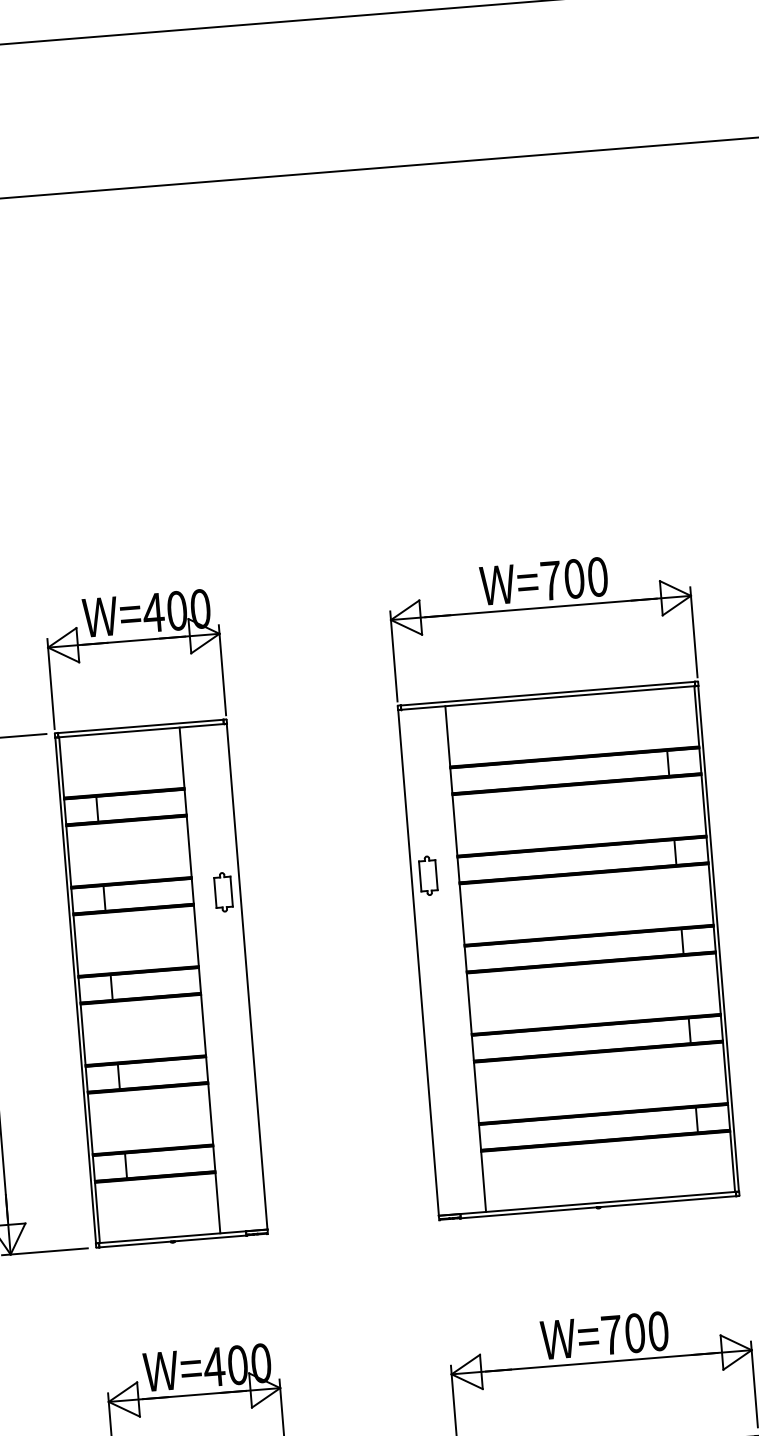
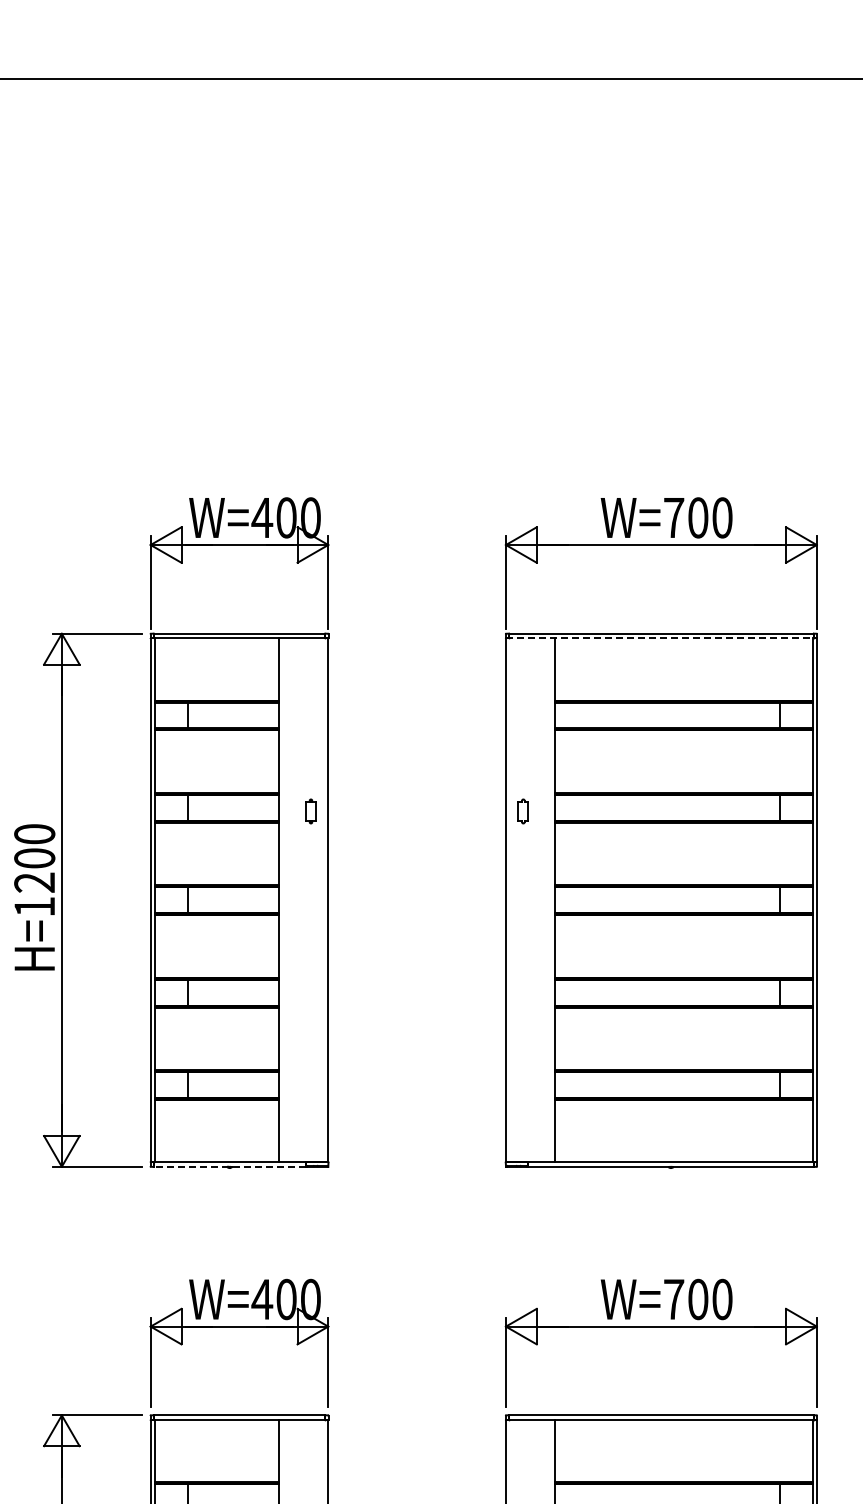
line: (548, 698) -> (661, 638), solid -> dashed
part: (428, 875) -> (523, 811), size x0.6
part: (223, 892) -> (310, 811), size x0.6
line: (172, 1241) -> (229, 1166), solid -> dashed

